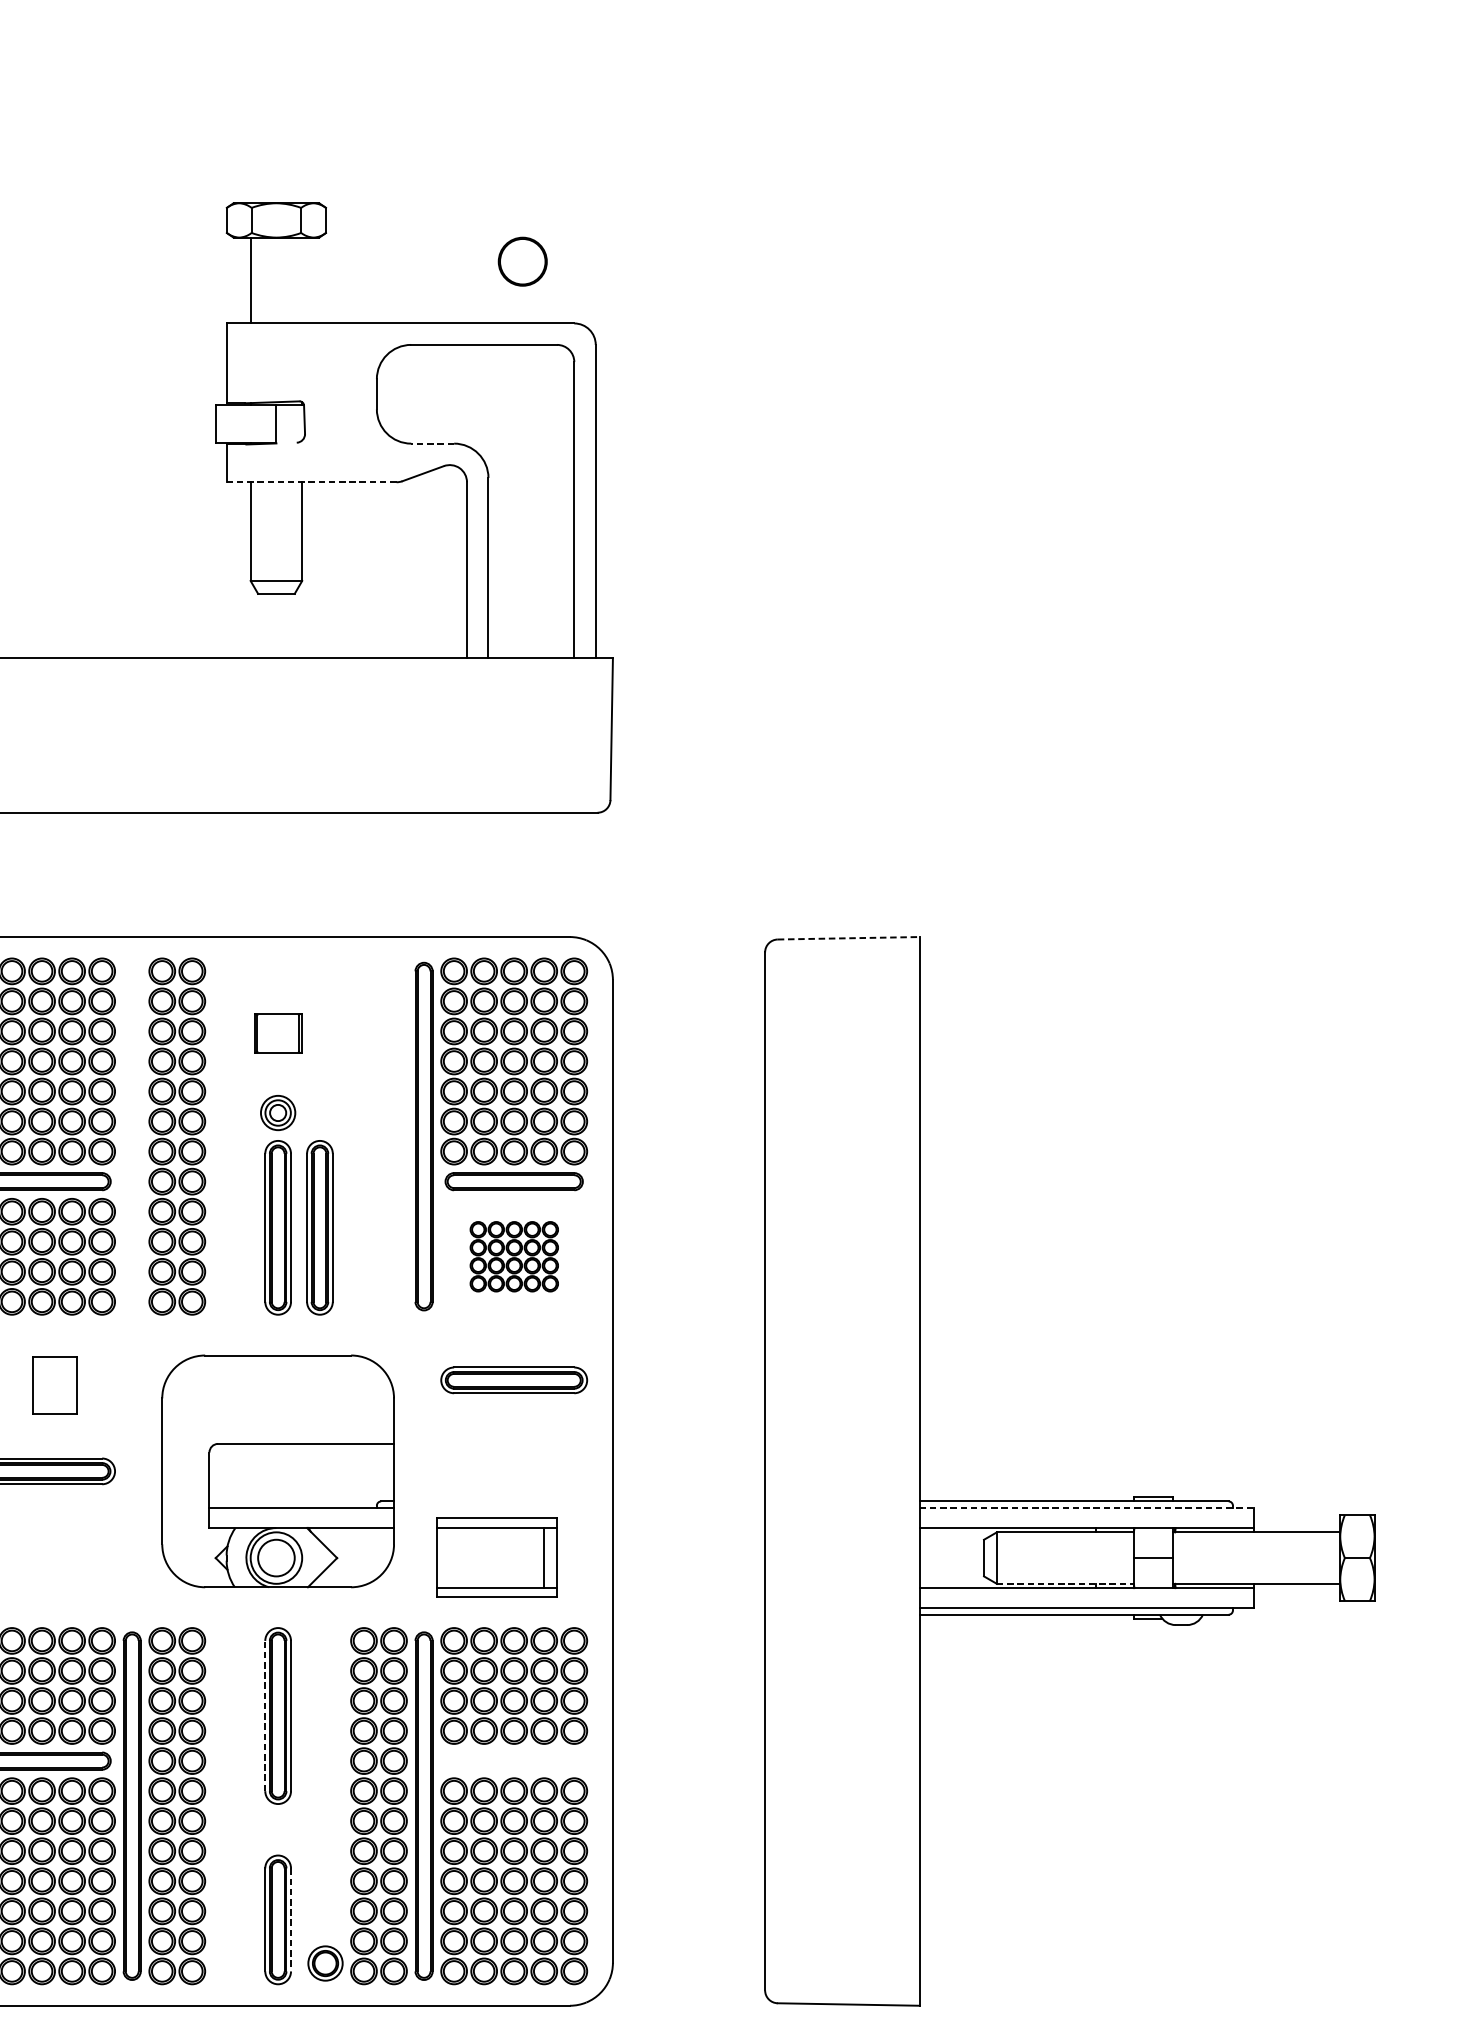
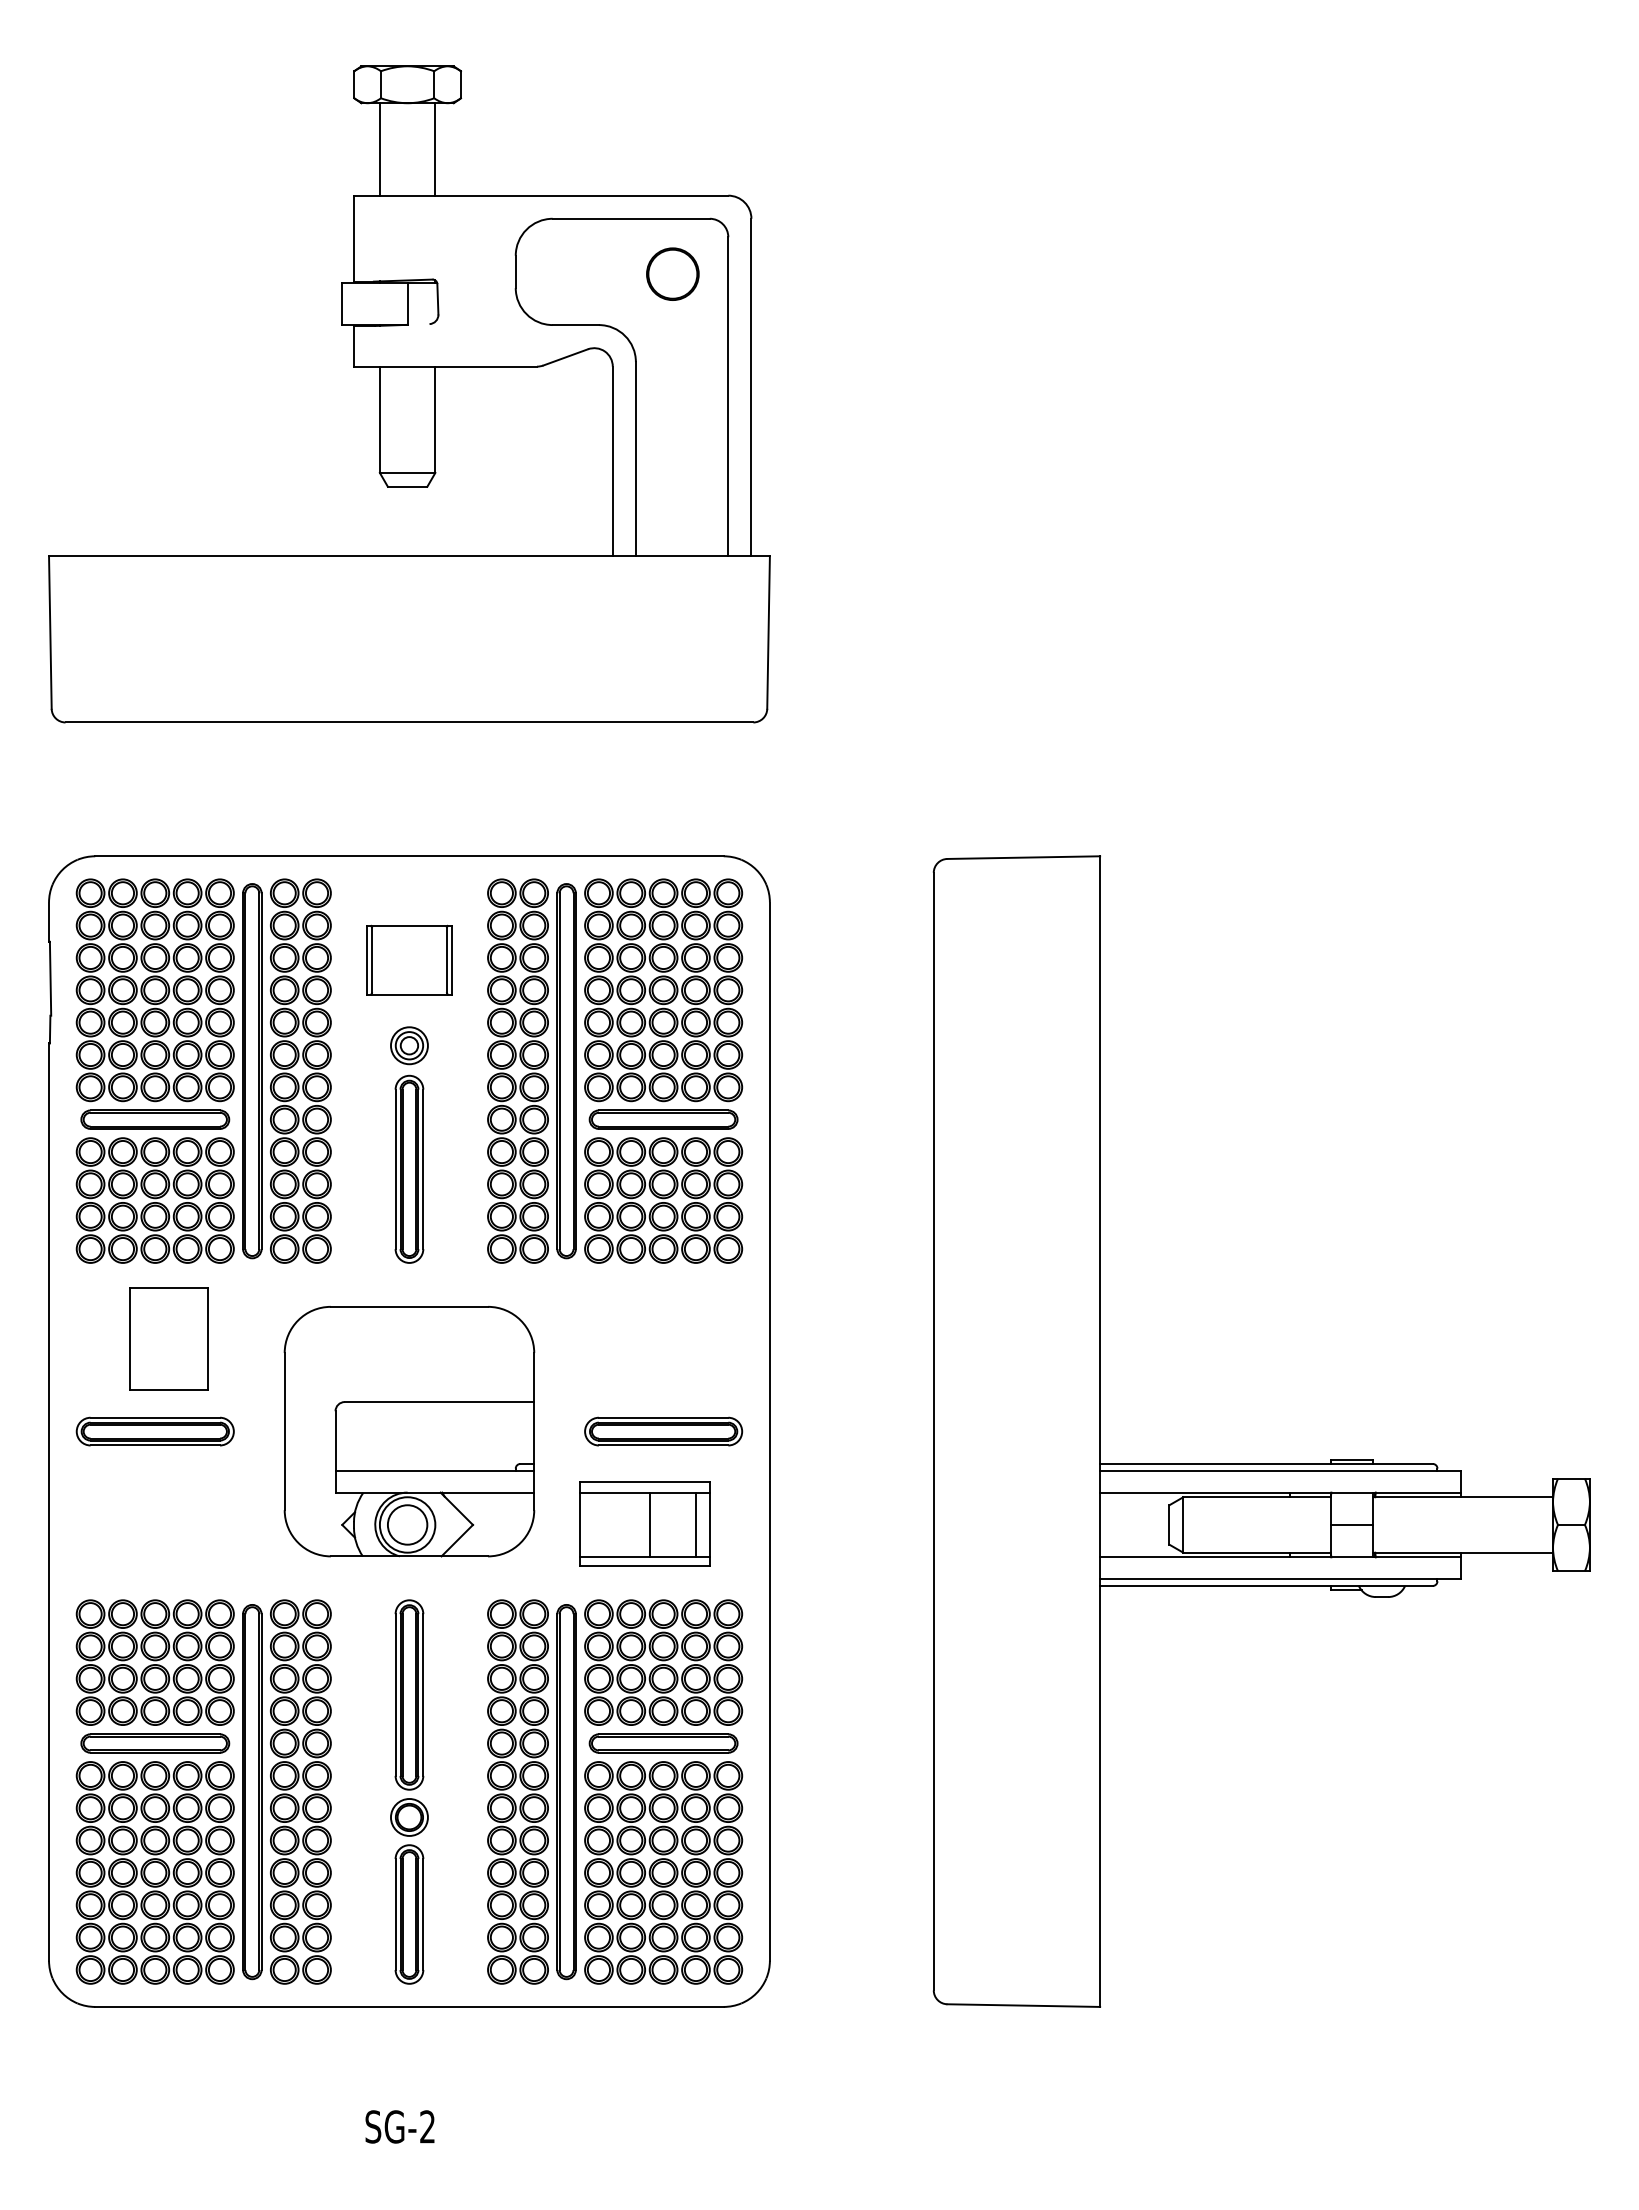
circle: (522, 261) -> (672, 273), moved
line: (302, 280) -> (435, 149), added
line: (432, 444) -> (575, 325), dashed -> solid
line: (311, 482) -> (445, 366), dashed -> solid
line: (849, 938) -> (1024, 857), dashed -> solid
part: (278, 1032) -> (409, 959), size x1.67
part: (373, 1131) -> (512, 1065), added
part: (132, 1136) -> (252, 1071), added
part: (319, 1227) -> (454, 1168), removed
part: (514, 1256) -> (663, 1200), size x1.67
part: (514, 1380) -> (663, 1431), moved
part: (54, 1384) -> (168, 1338), size x1.67
line: (1087, 1508) -> (1280, 1471), dashed -> solid
line: (501, 1557) -> (649, 1524), added
line: (1065, 1583) -> (1257, 1552), dashed -> solid
line: (265, 1716) -> (395, 1695), dashed -> solid
part: (514, 1761) -> (663, 1743), added
line: (291, 1920) -> (423, 1915), dashed -> solid
part: (325, 1963) -> (409, 1817), moved

